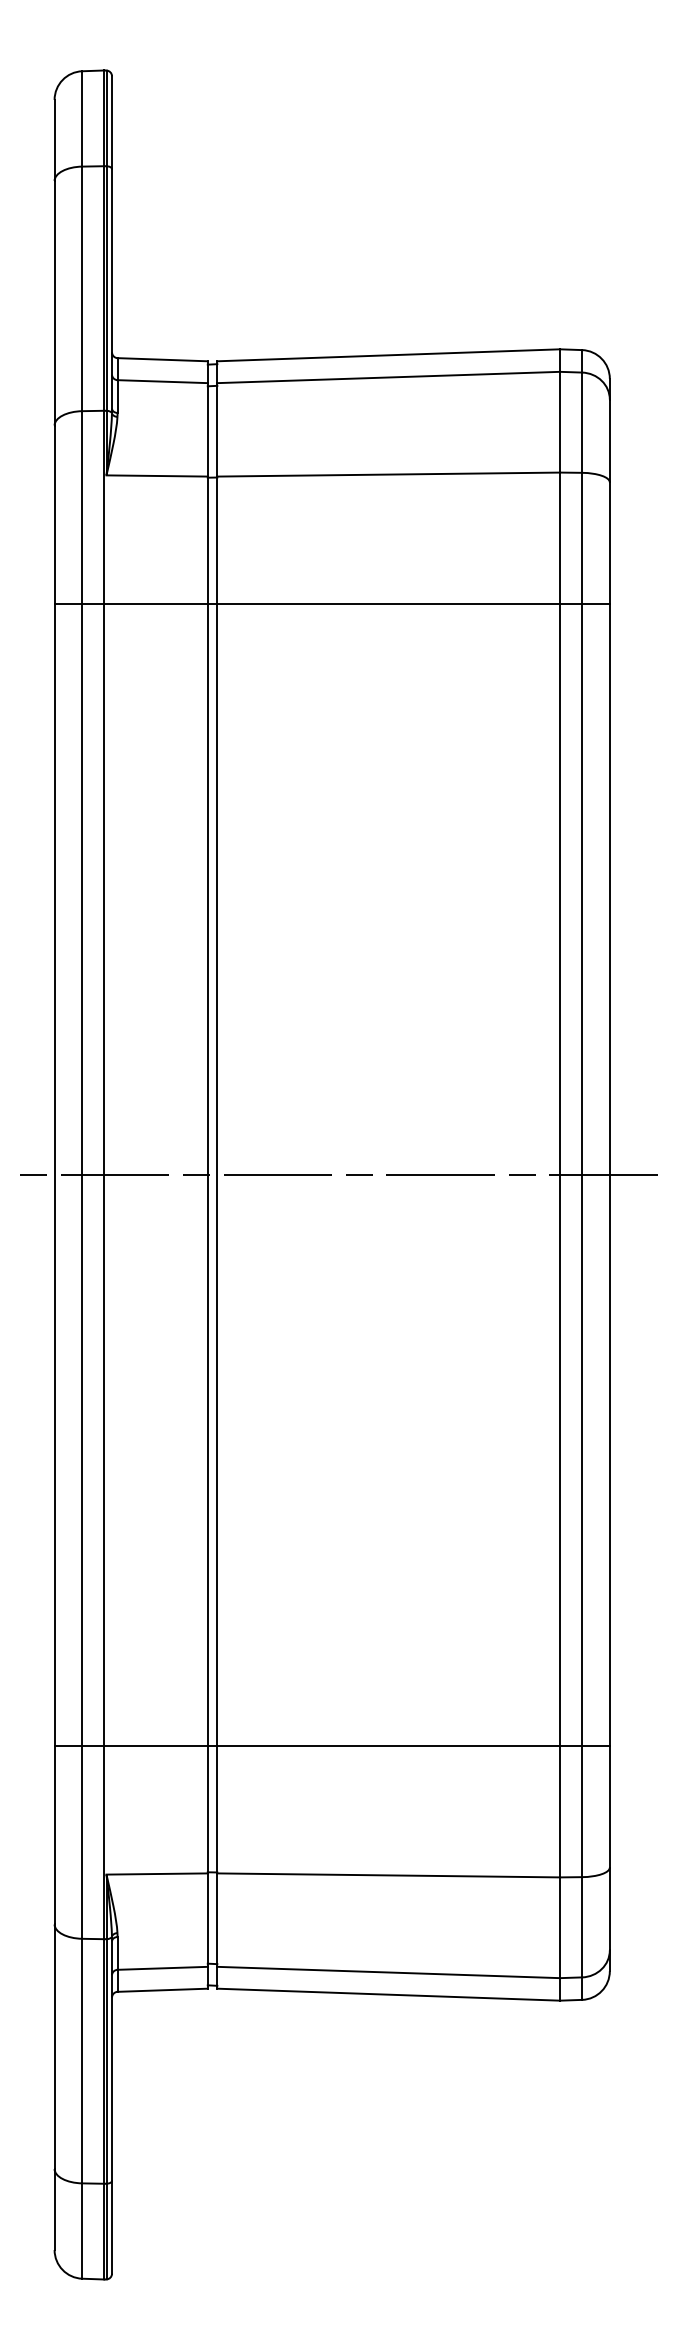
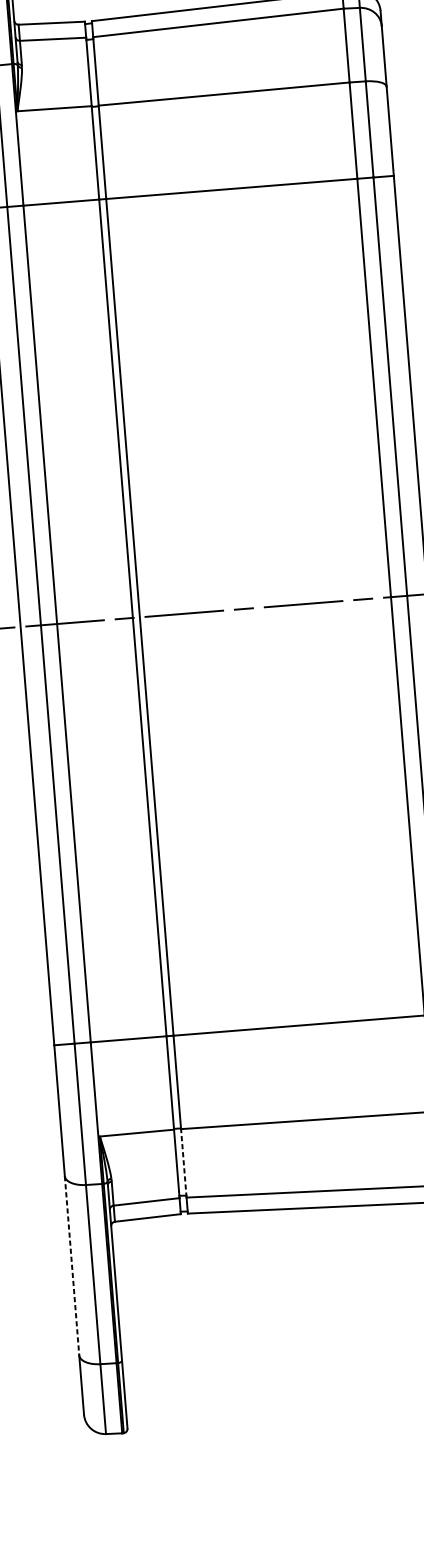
line: (217, 1920) -> (183, 1163), solid -> dashed
line: (54, 2047) -> (72, 1266), solid -> dashed

